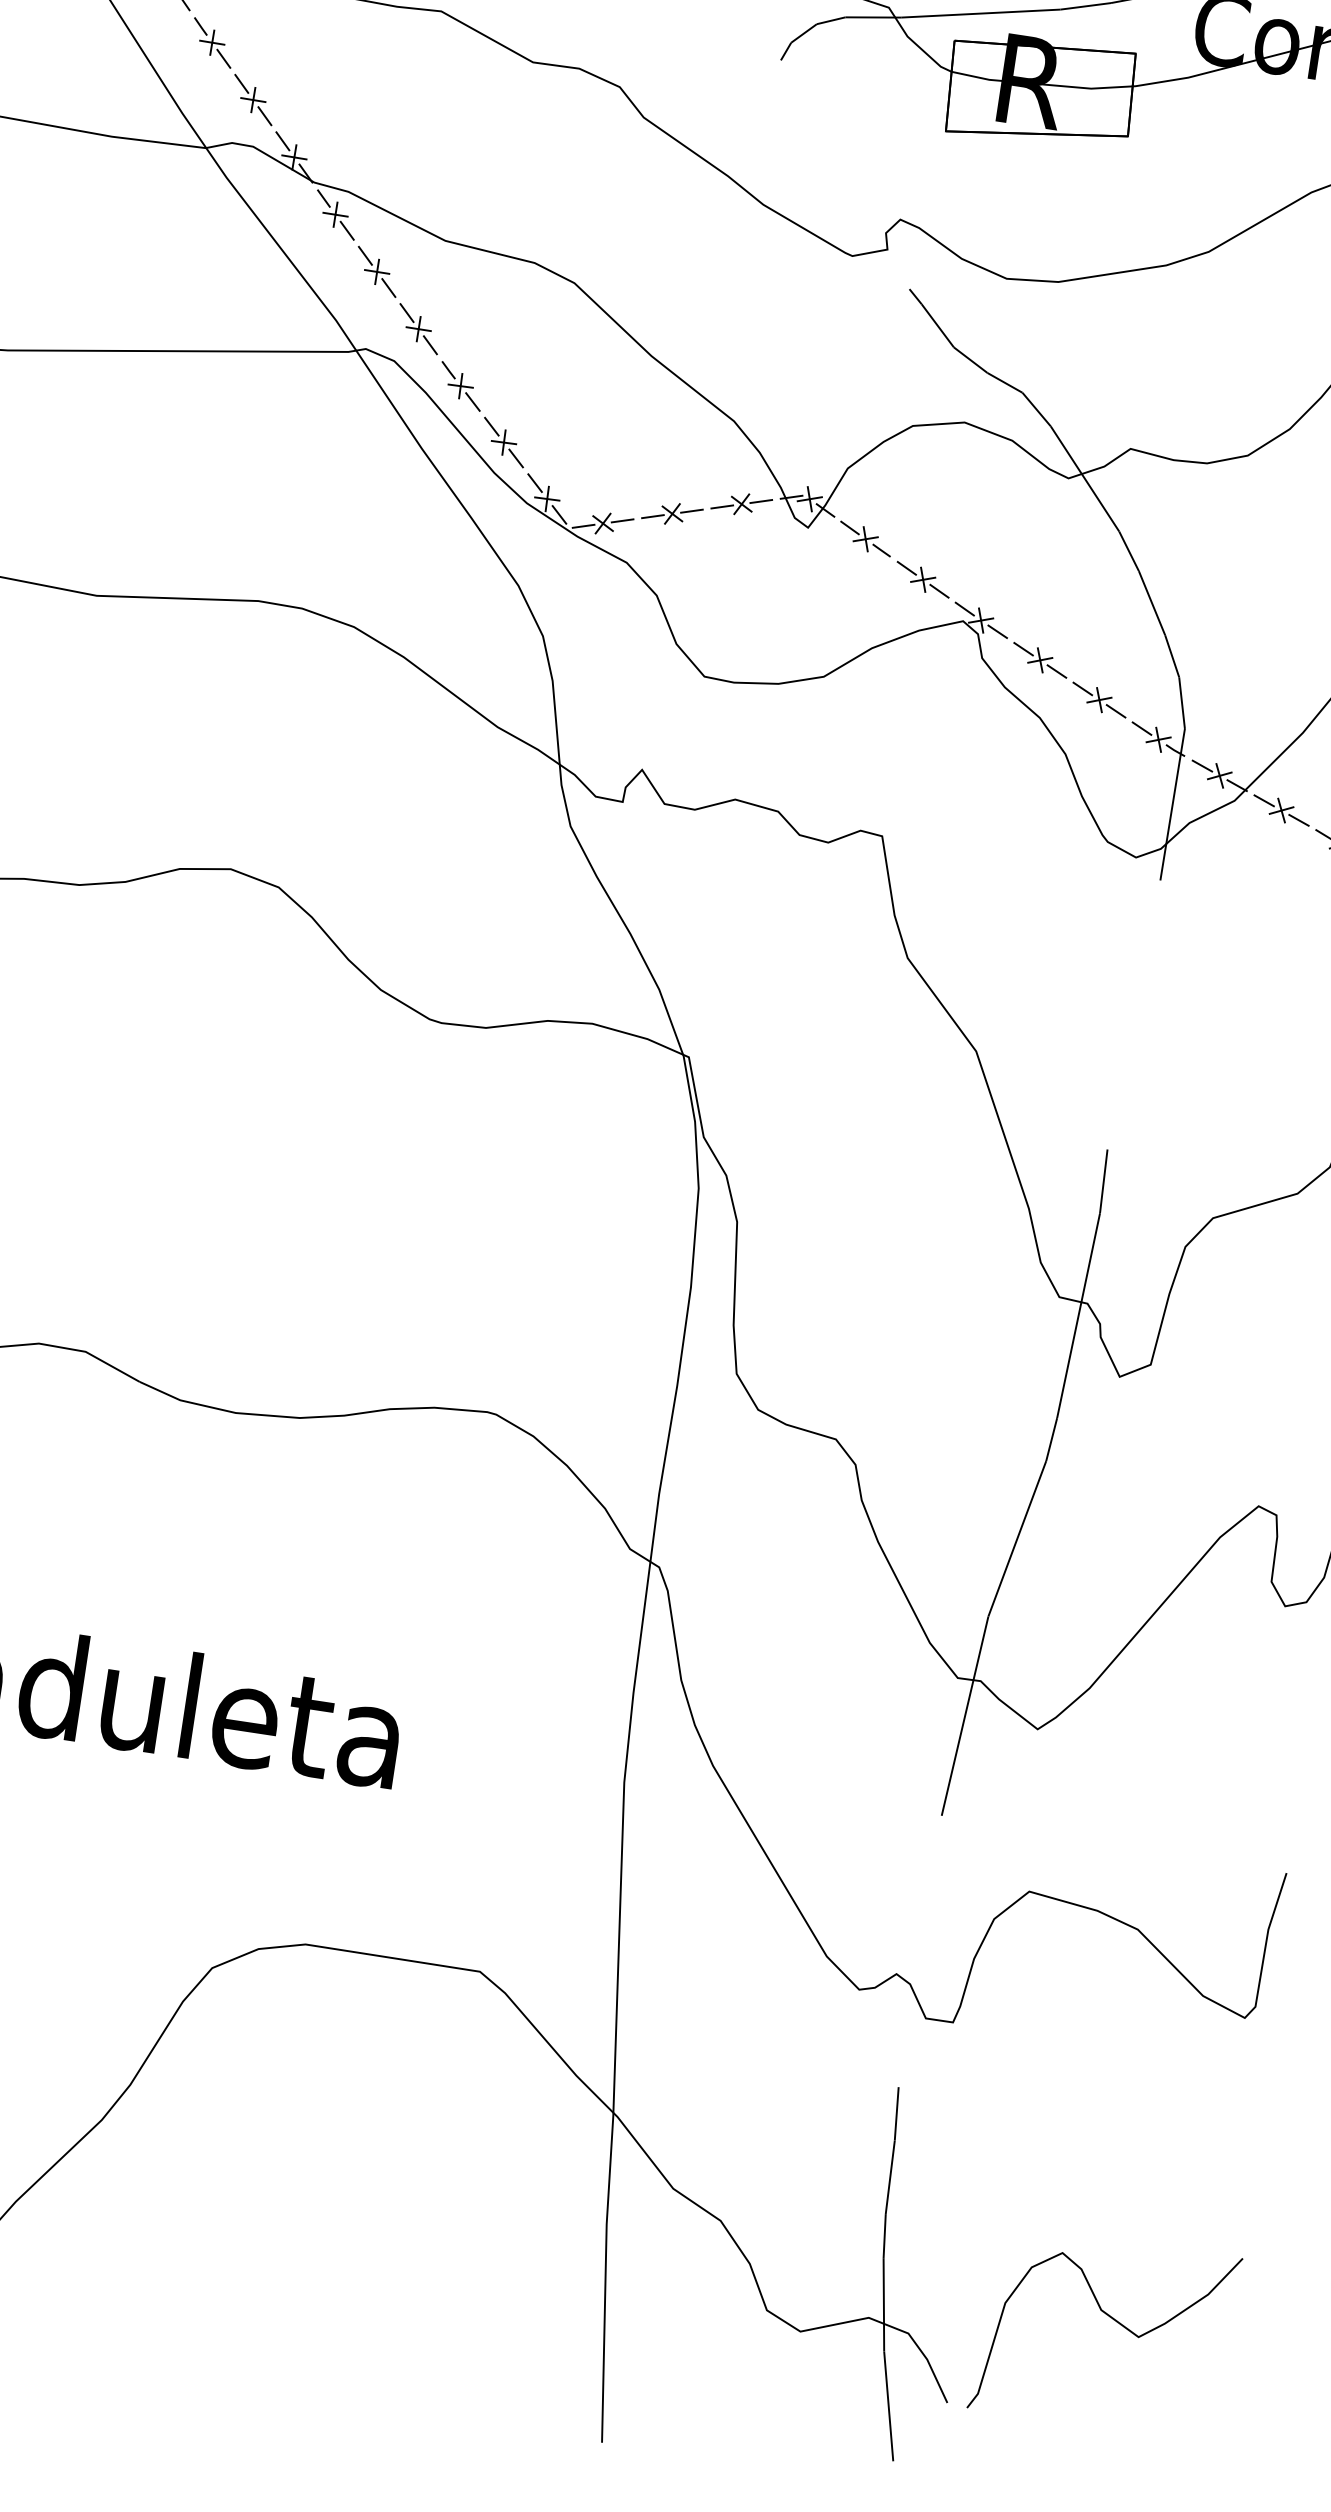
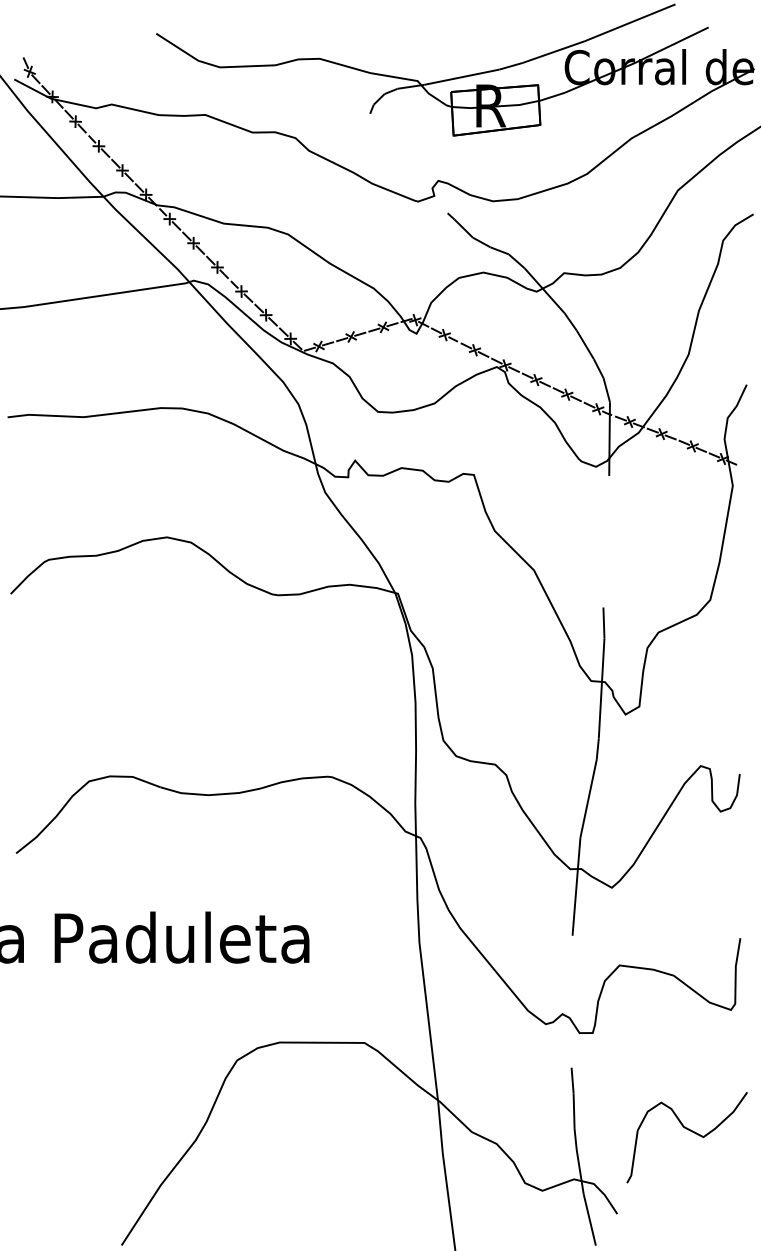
curve: (1113, 2321) -> (690, 1131), moved

